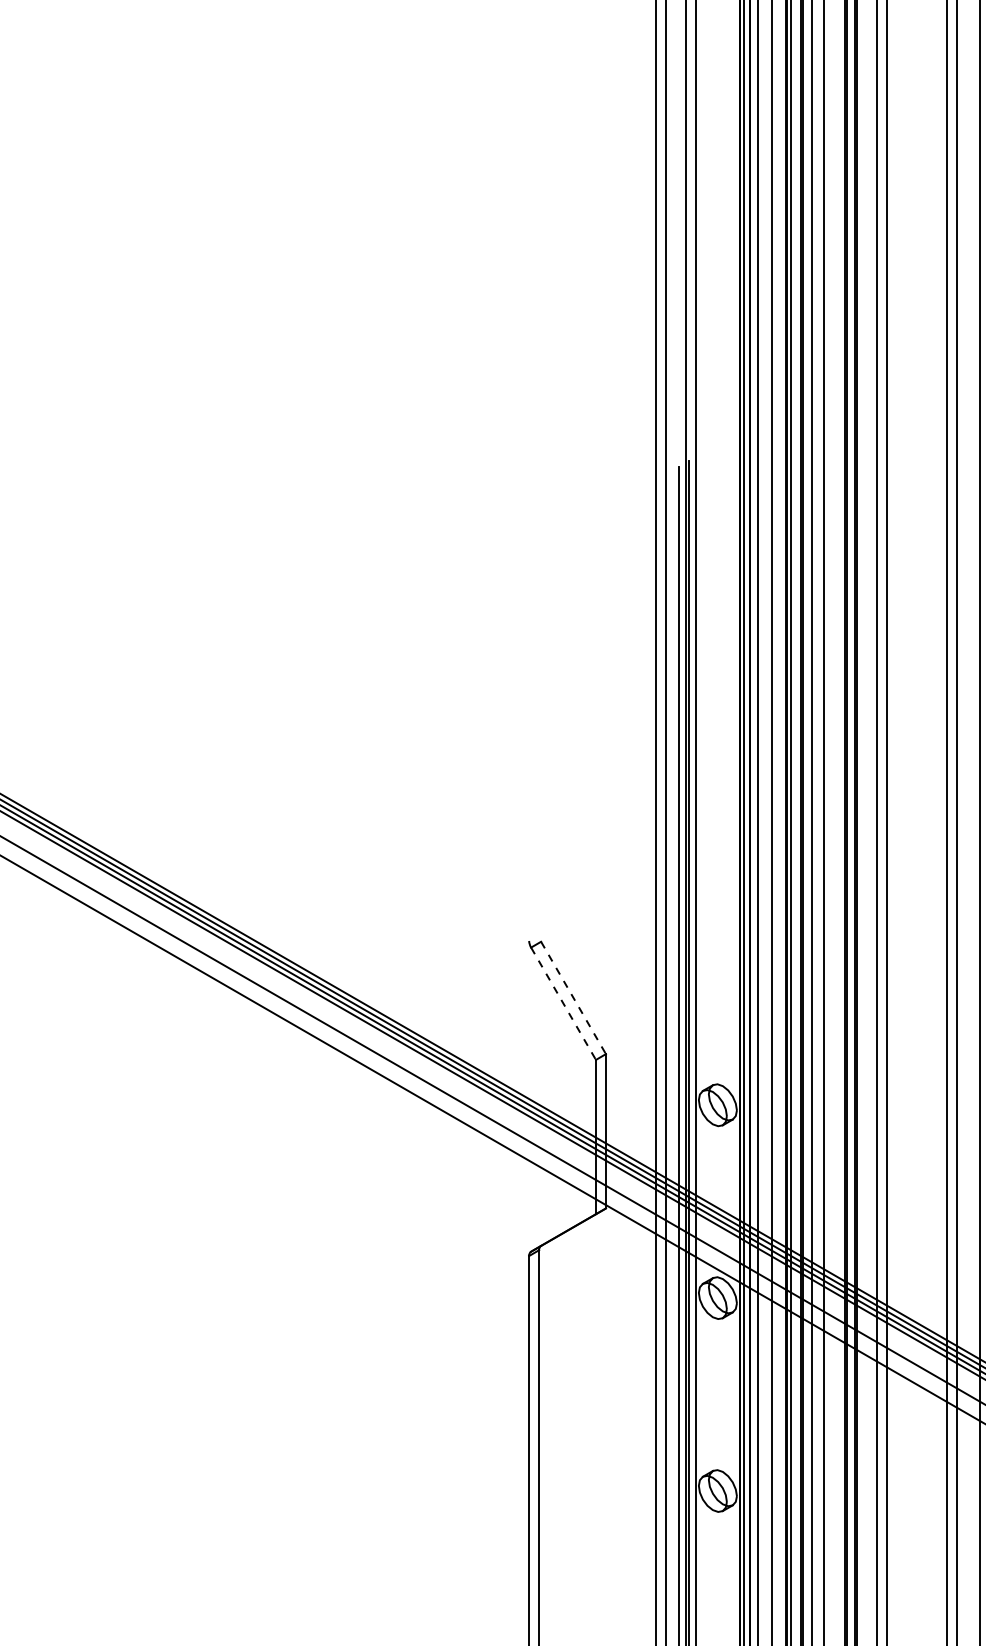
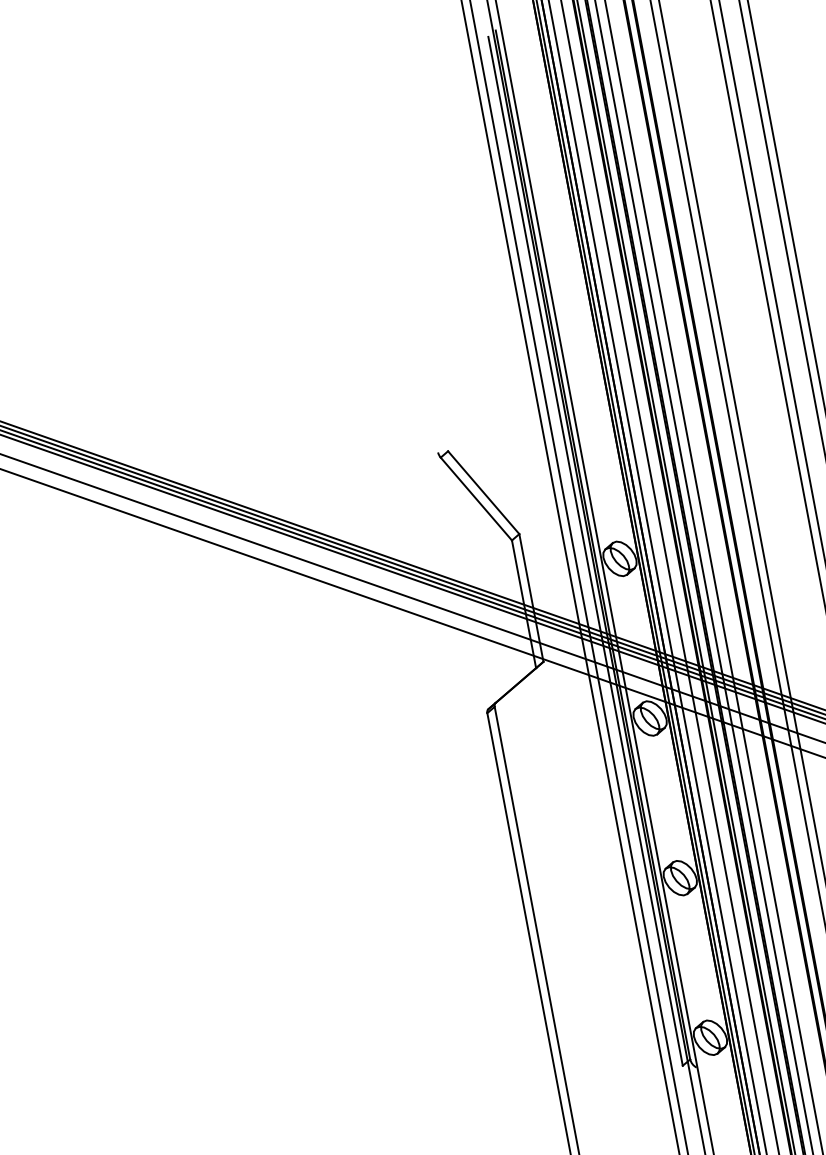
line: (573, 997) -> (483, 492), dashed -> solid
line: (563, 1003) -> (476, 498), dashed -> solid

